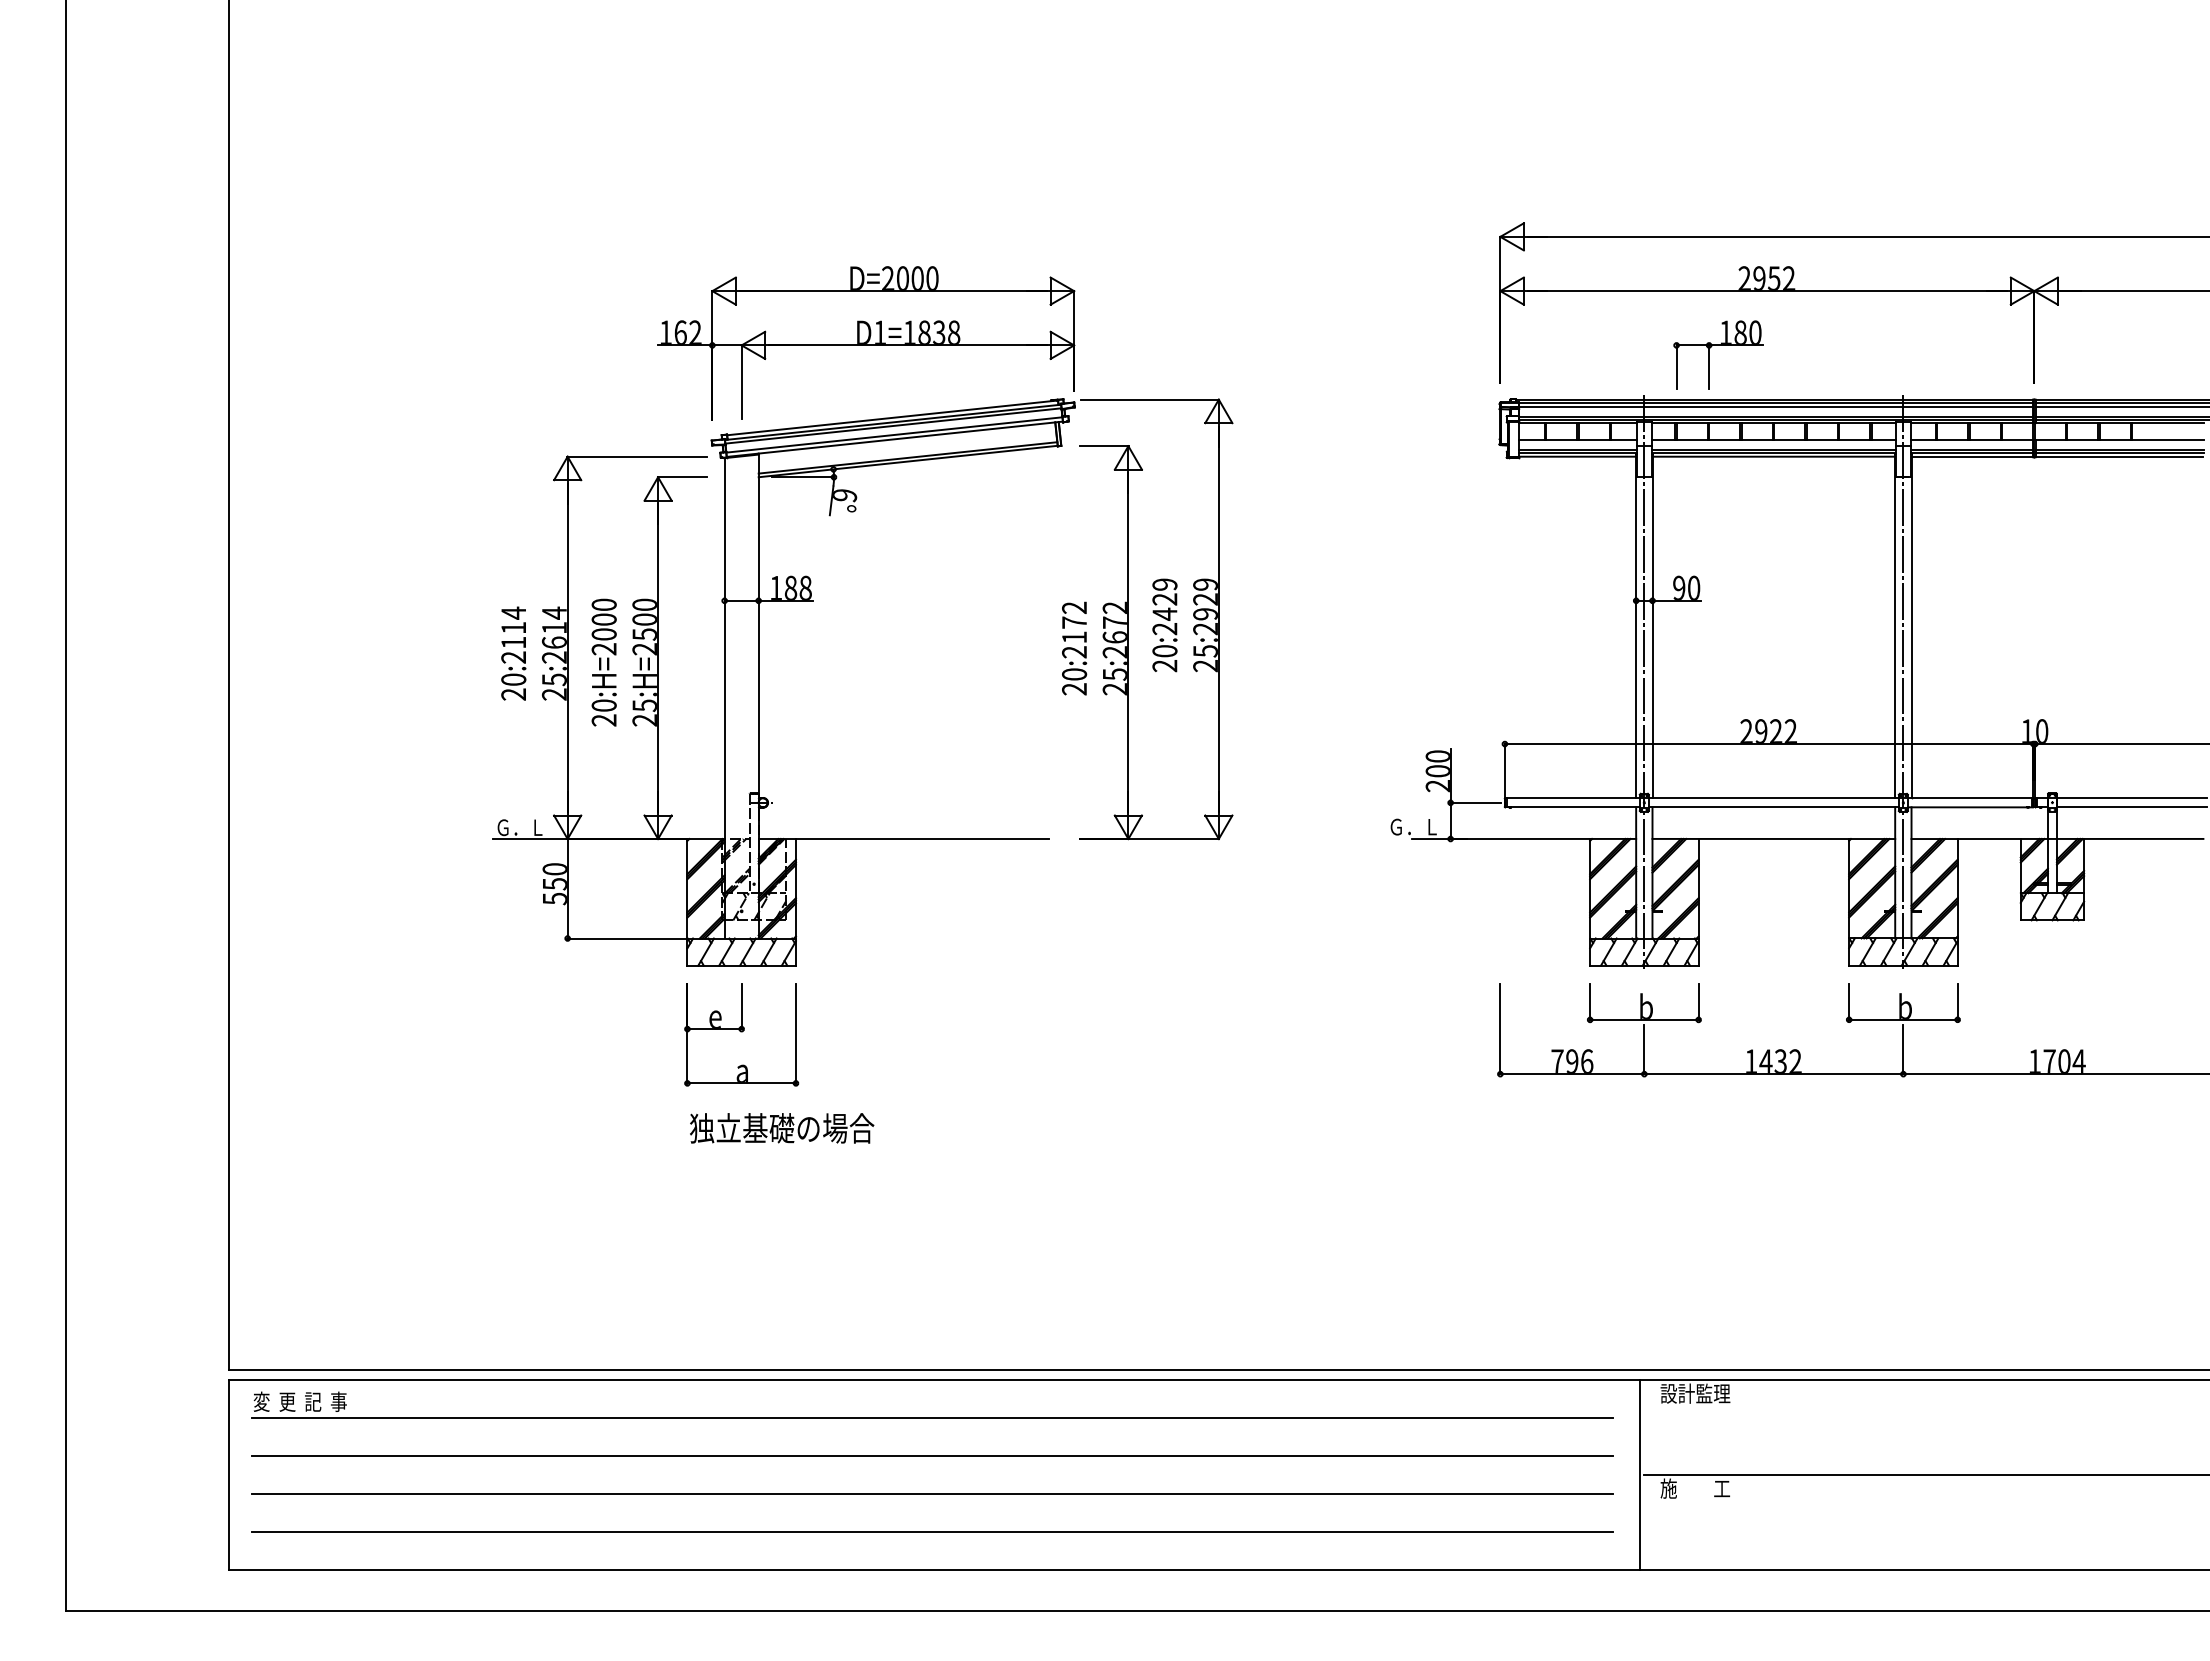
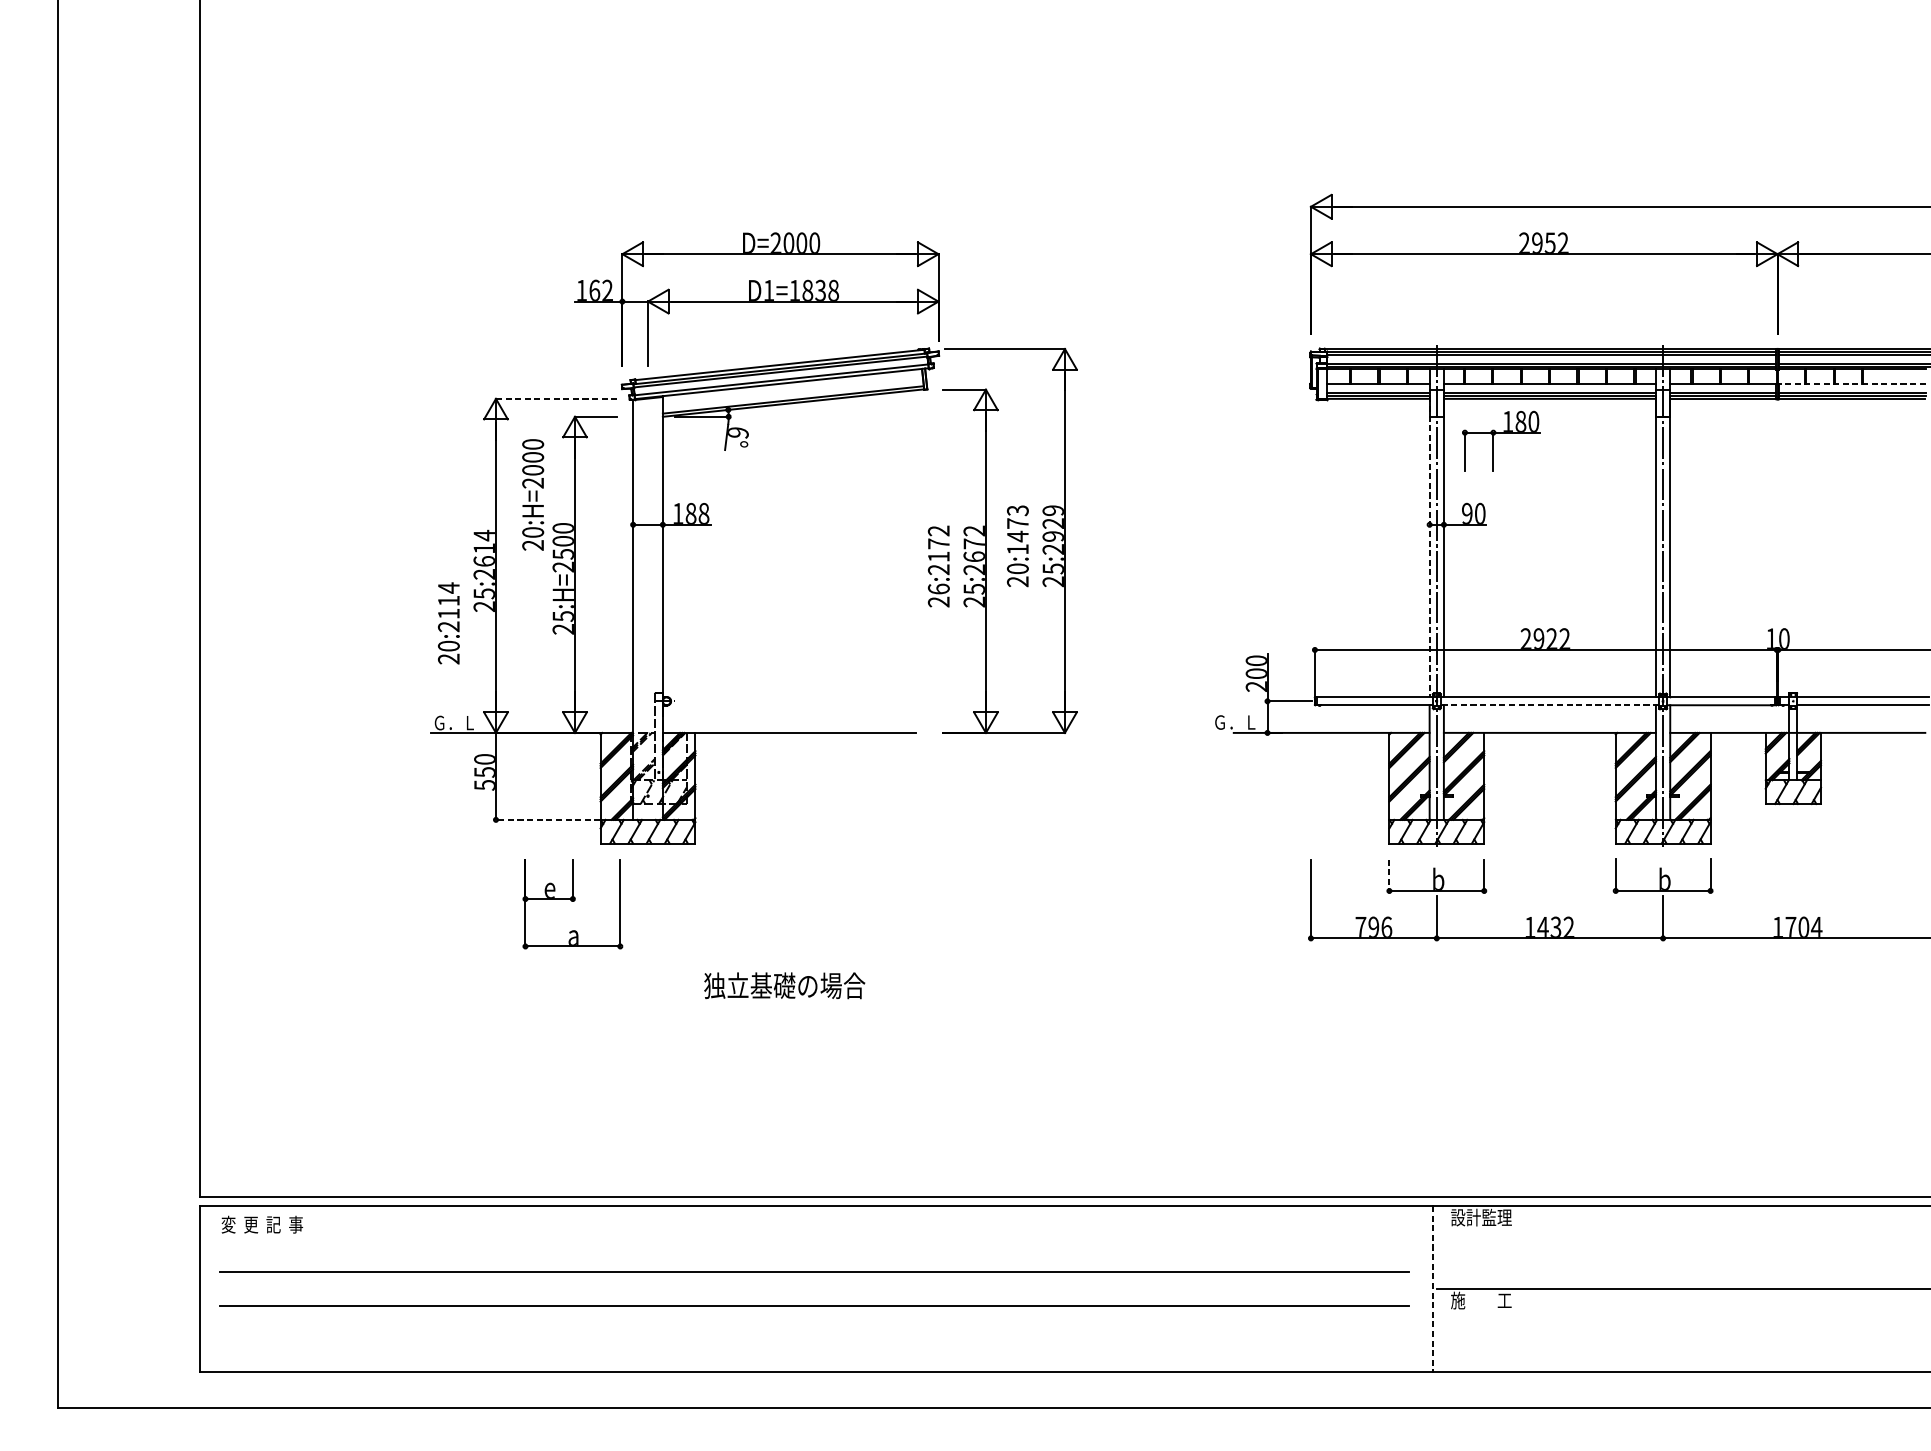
part: (1718, 345) -> (1501, 432), moved
line: (2119, 439) -> (1851, 383), solid -> dashed
line: (637, 456) -> (556, 398), solid -> dashed
text: (1164, 606) -> (1017, 529), 20:2429 -> 20:1473
line: (1636, 626) -> (1429, 547), solid -> dashed
text: (513, 653) -> (448, 623), moved
text: (603, 662) -> (532, 494), moved
text: (1074, 674) -> (938, 589), 20:2172 -> 26:2172
line: (1773, 807) -> (1549, 705), solid -> dashed
line: (627, 938) -> (548, 819), solid -> dashed
line: (1590, 1002) -> (1389, 875), solid -> dashed
part: (741, 1034) -> (572, 903), moved
text: (782, 1128) -> (785, 985), moved
line: (932, 1418) -> (814, 1239), removed
line: (1640, 1475) -> (1433, 1289), solid -> dashed
line: (932, 1532) -> (814, 1338), removed

